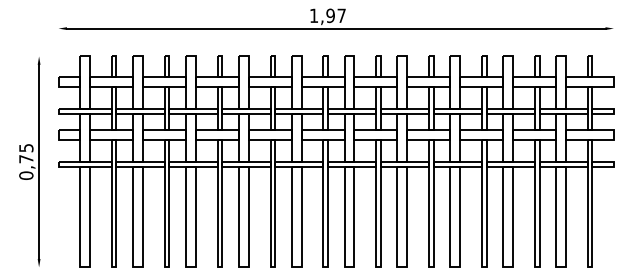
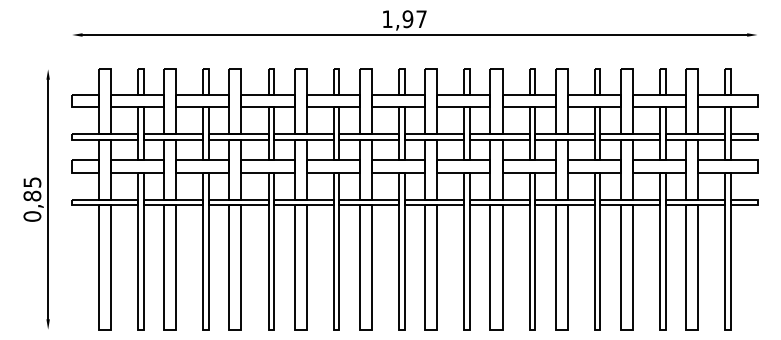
text: (26, 158) -> (32, 195), 0,75 -> 0,85

